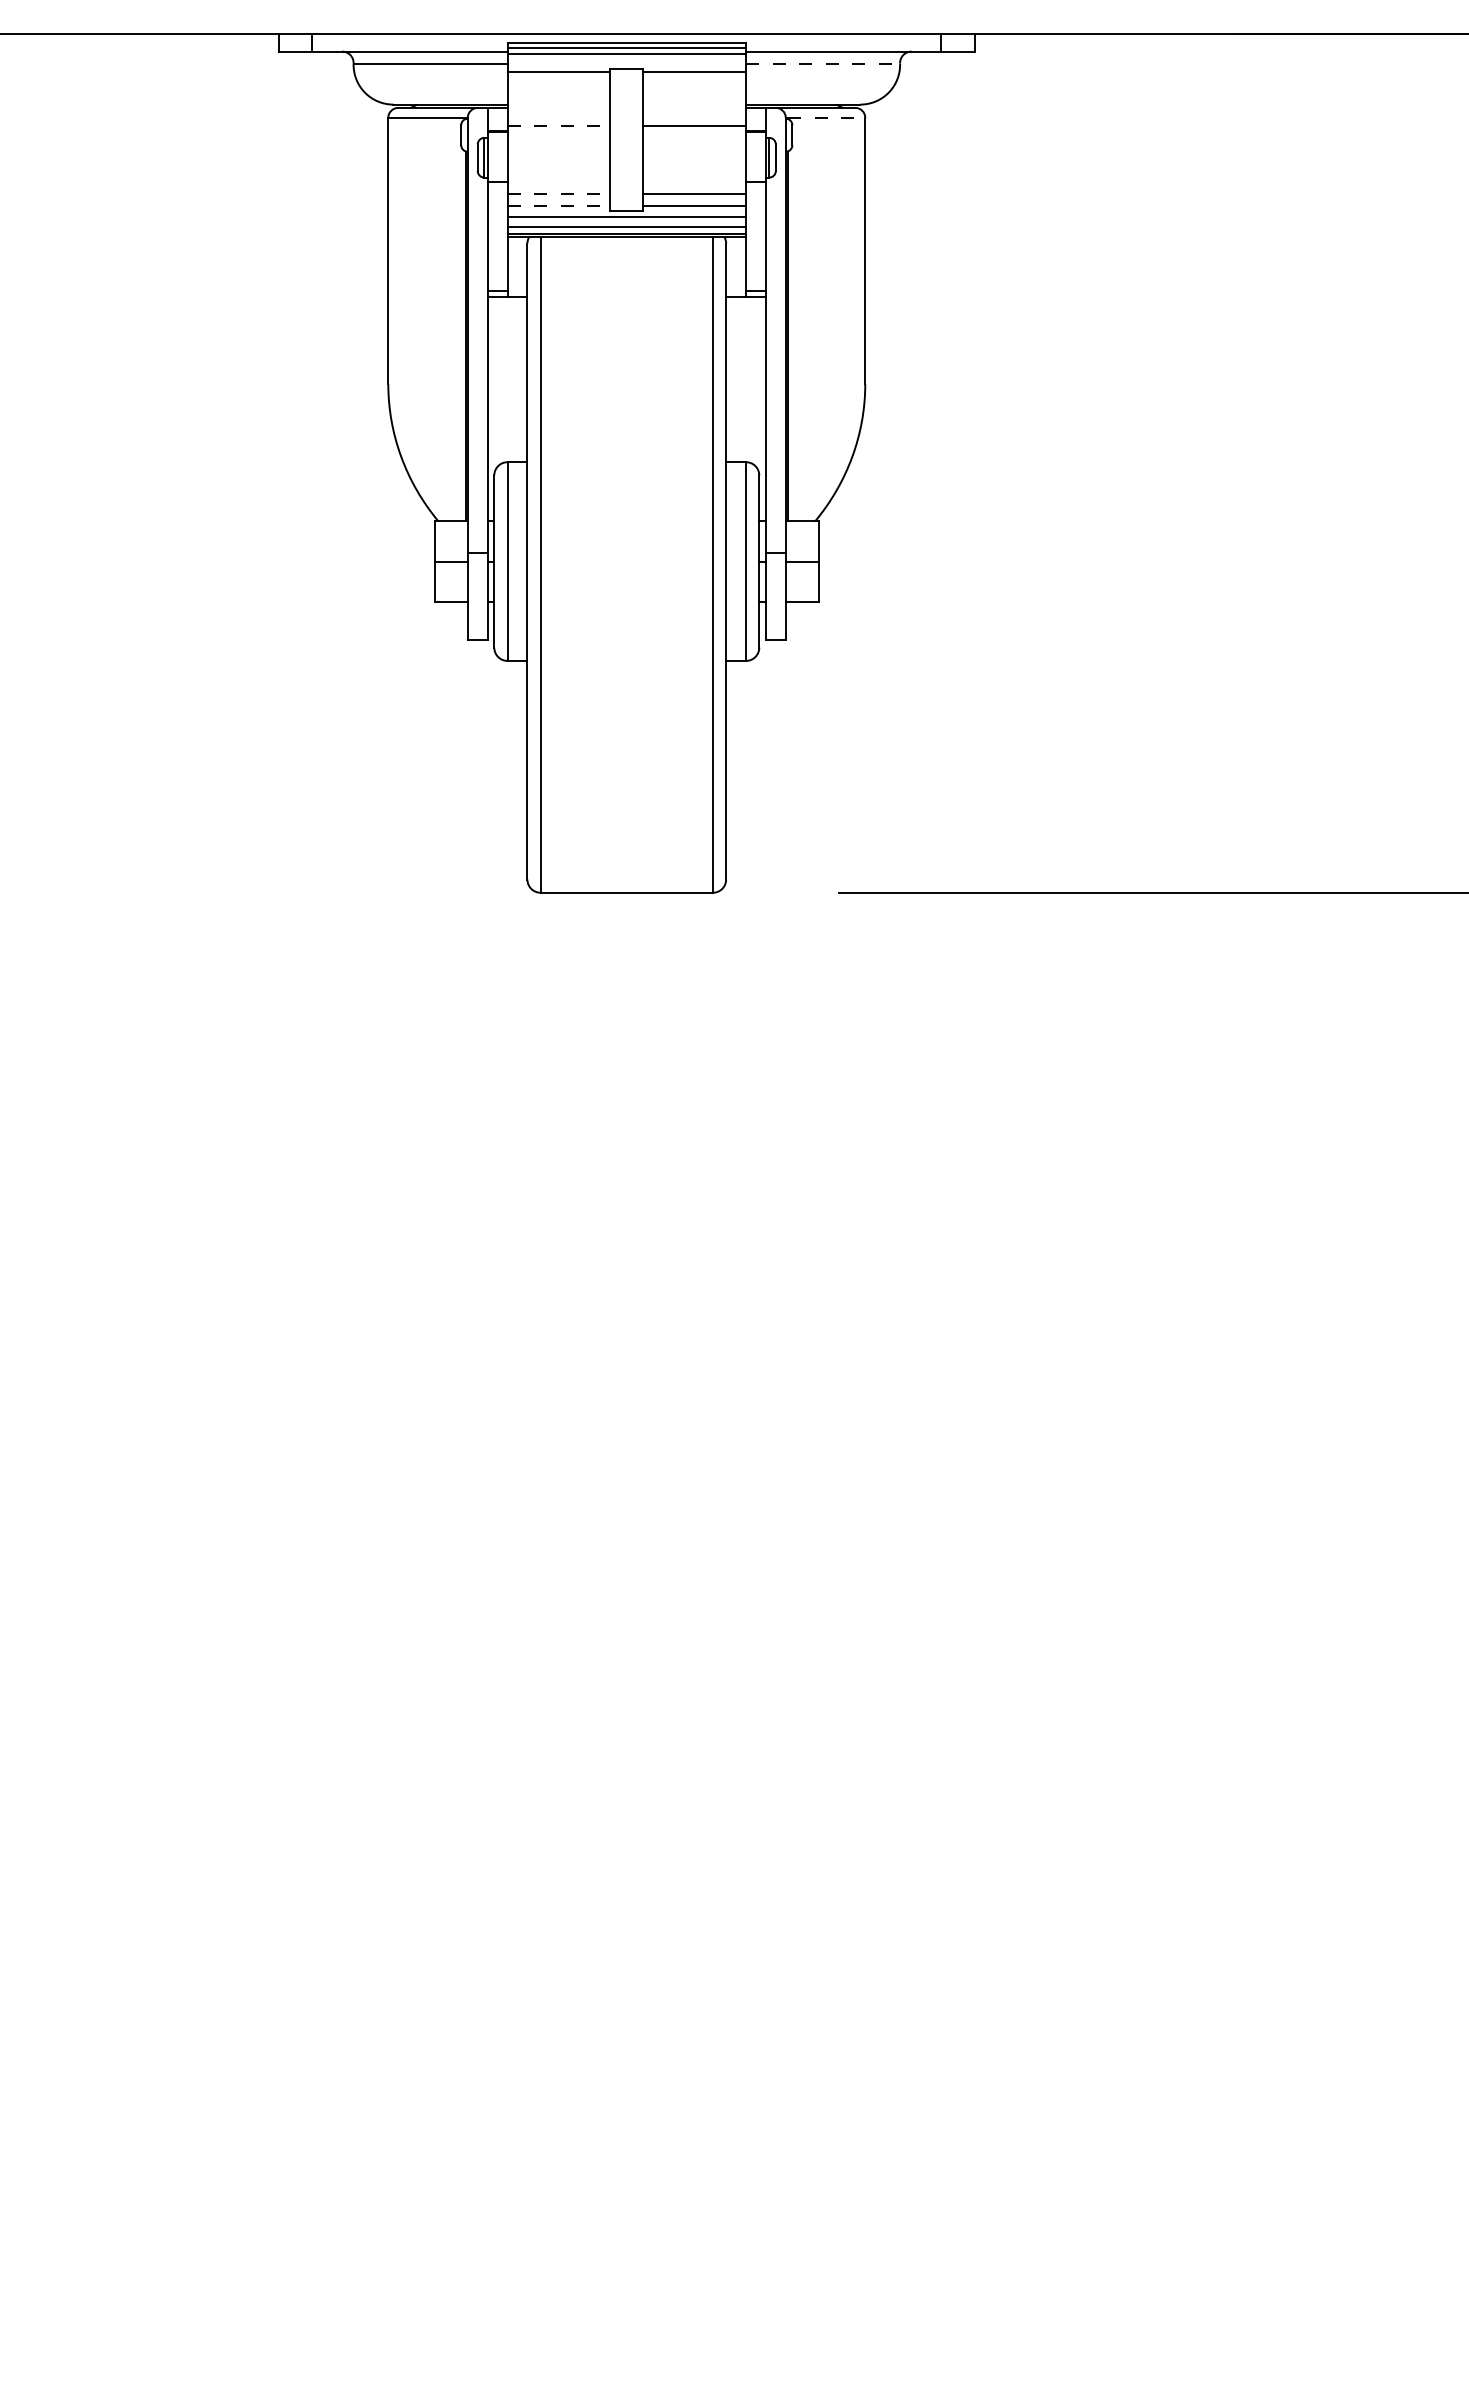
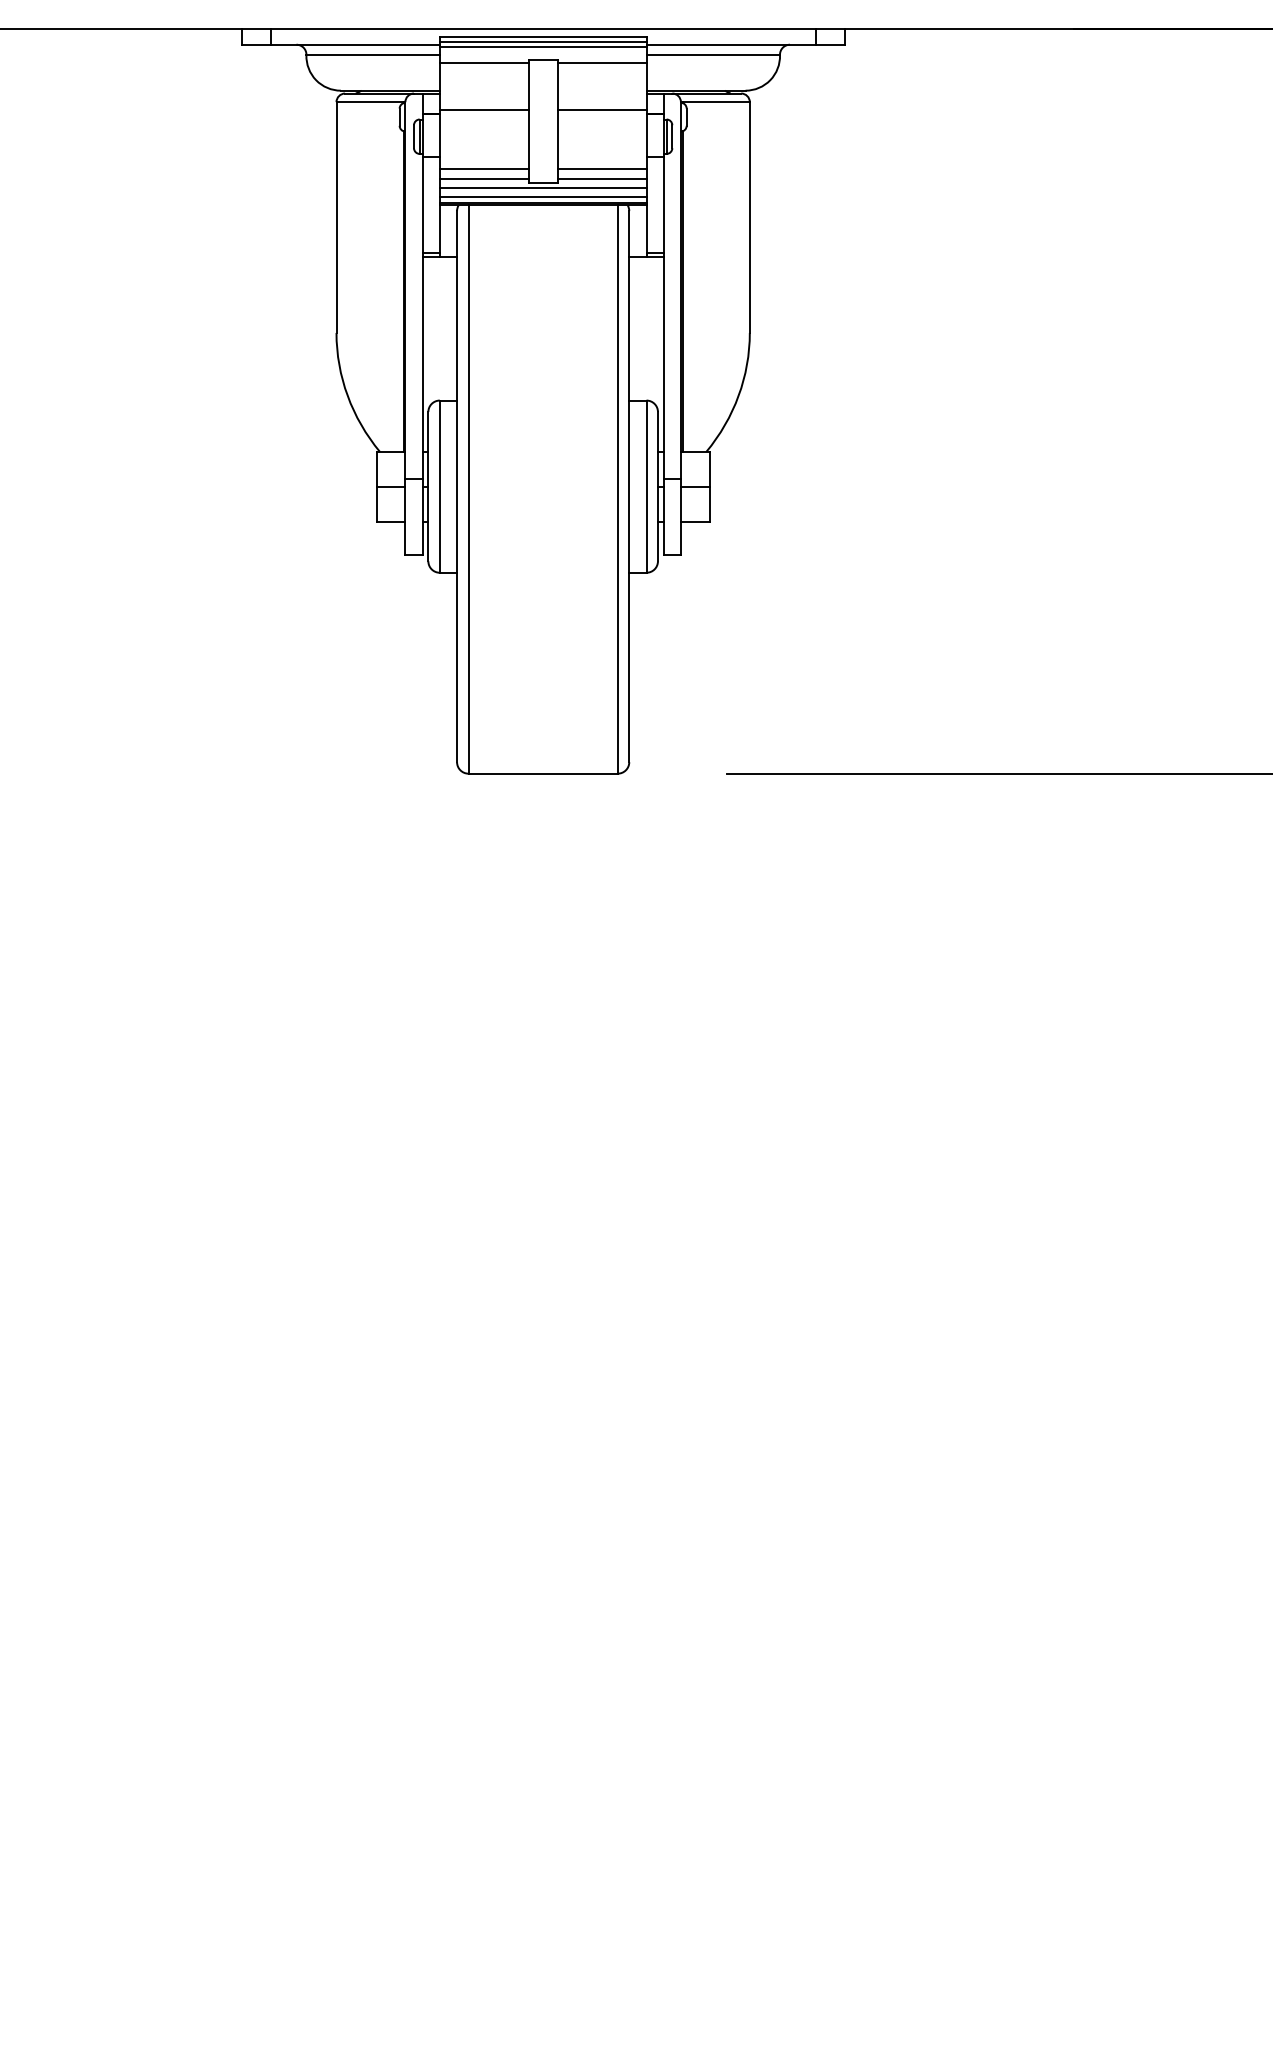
line: (823, 64) -> (713, 55), dashed -> solid
line: (826, 118) -> (716, 102), dashed -> solid
line: (559, 126) -> (484, 109), dashed -> solid
line: (559, 194) -> (484, 168), dashed -> solid
line: (559, 205) -> (484, 178), dashed -> solid

